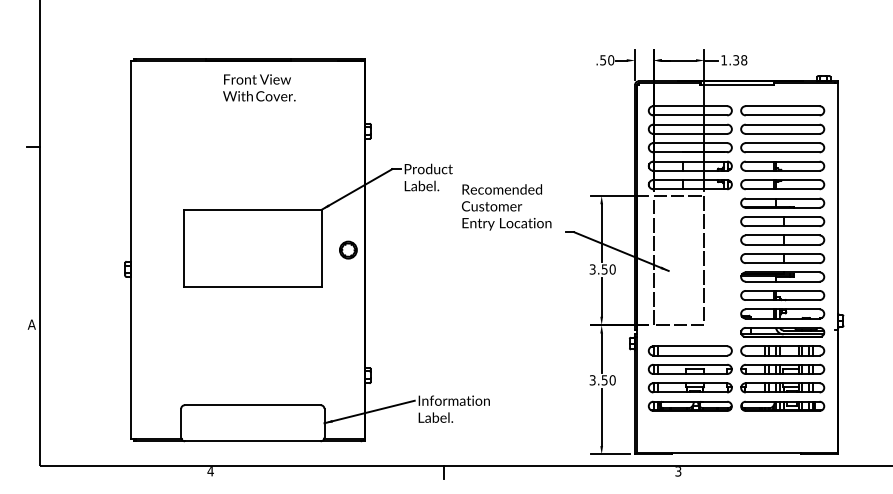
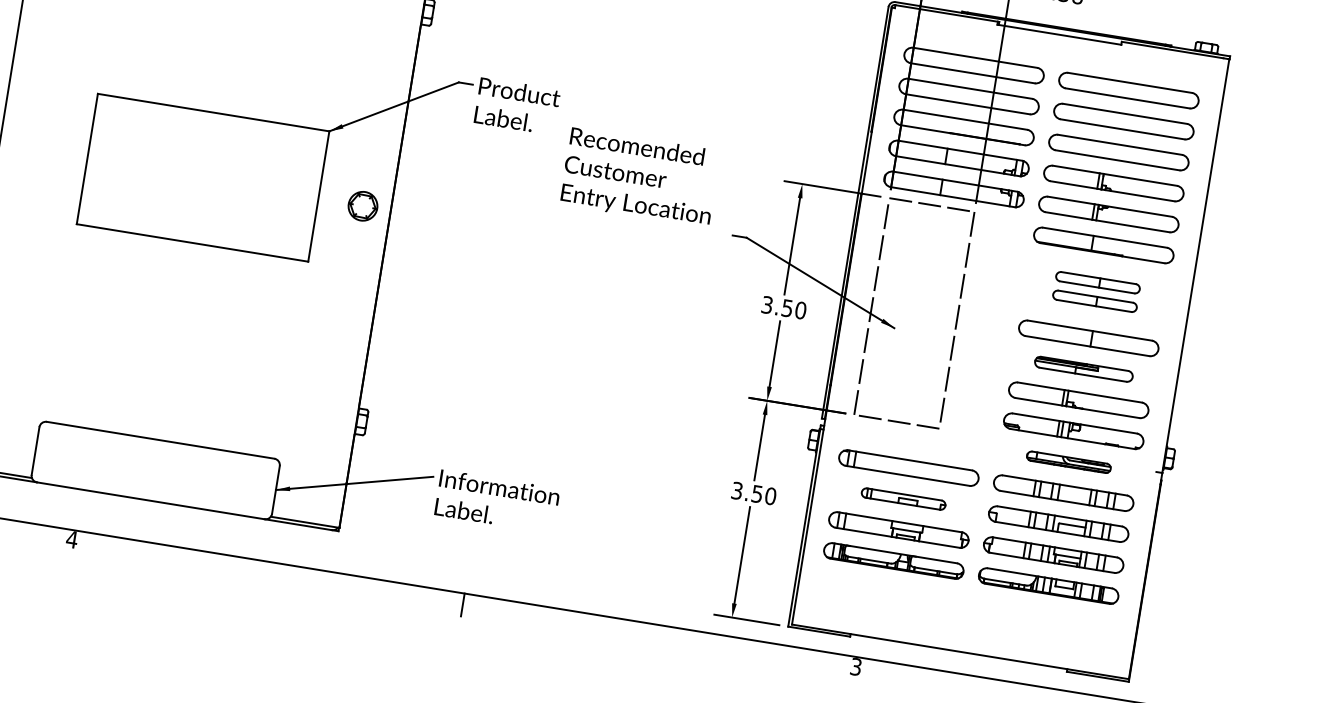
part: (782, 230) -> (1096, 291), size x0.6
part: (782, 276) -> (1083, 368), size x0.7
part: (782, 332) -> (1068, 462), size x0.6
part: (689, 369) -> (902, 499), size x0.6

